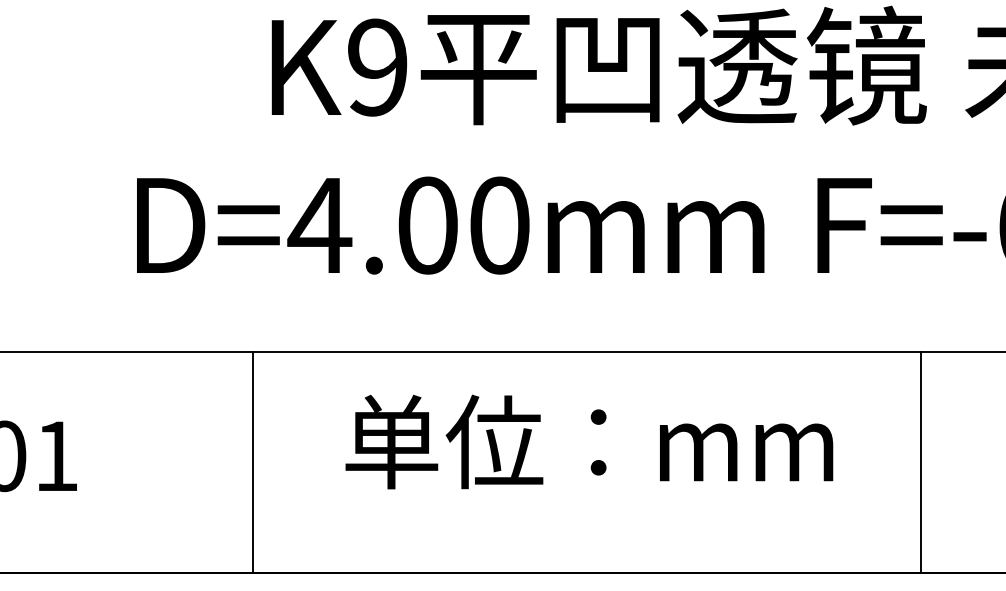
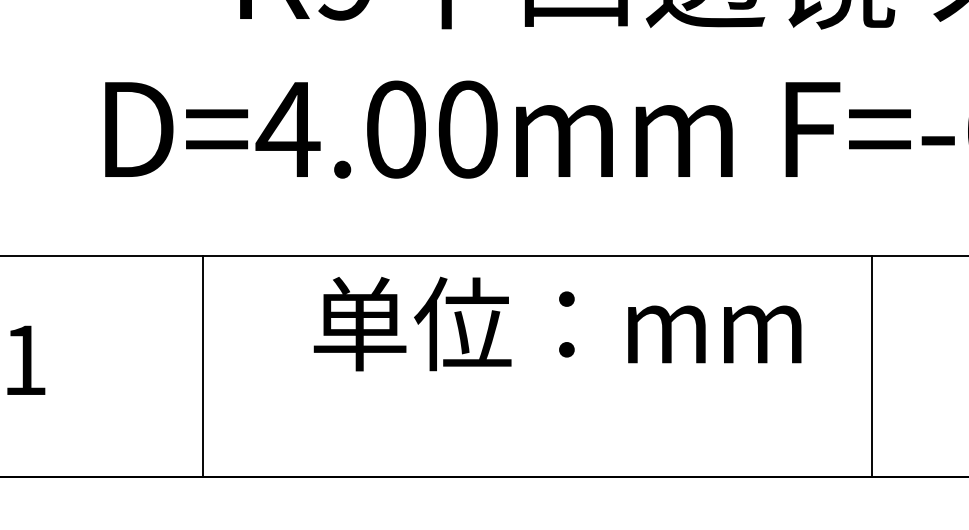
text: (589, 441) -> (557, 323), moved
line: (252, 462) -> (202, 366), moved
line: (921, 462) -> (871, 366), moved

